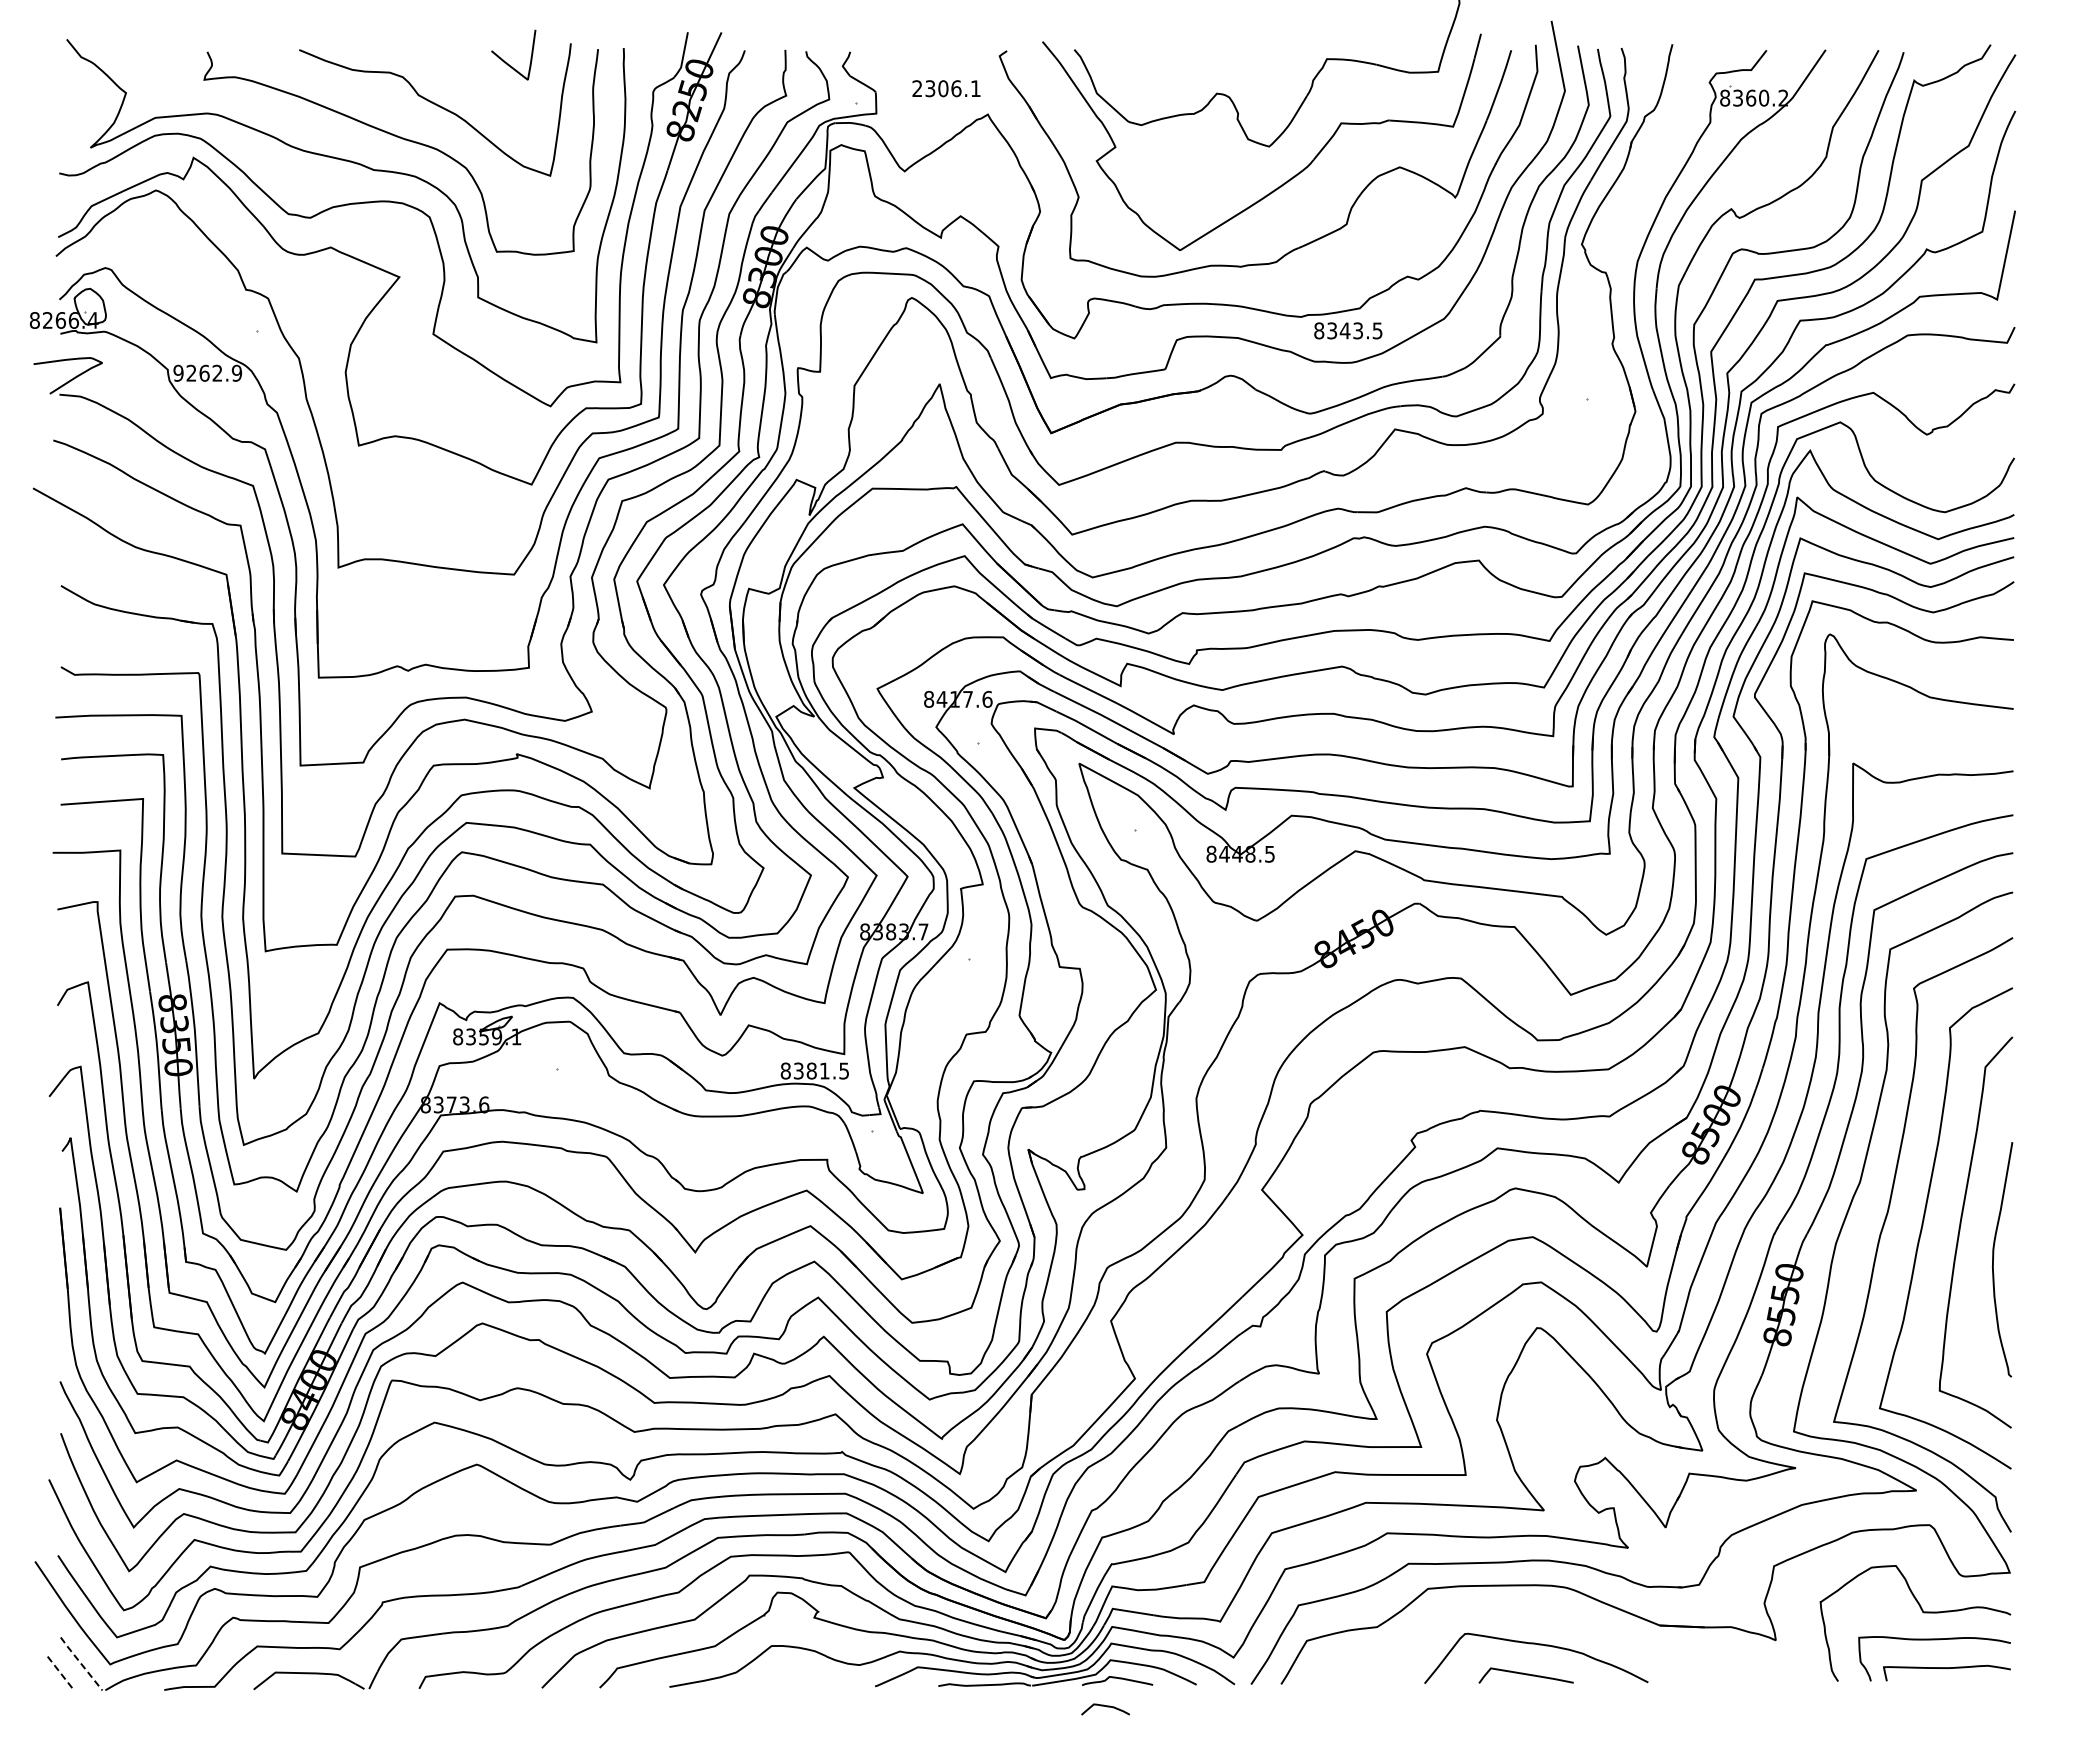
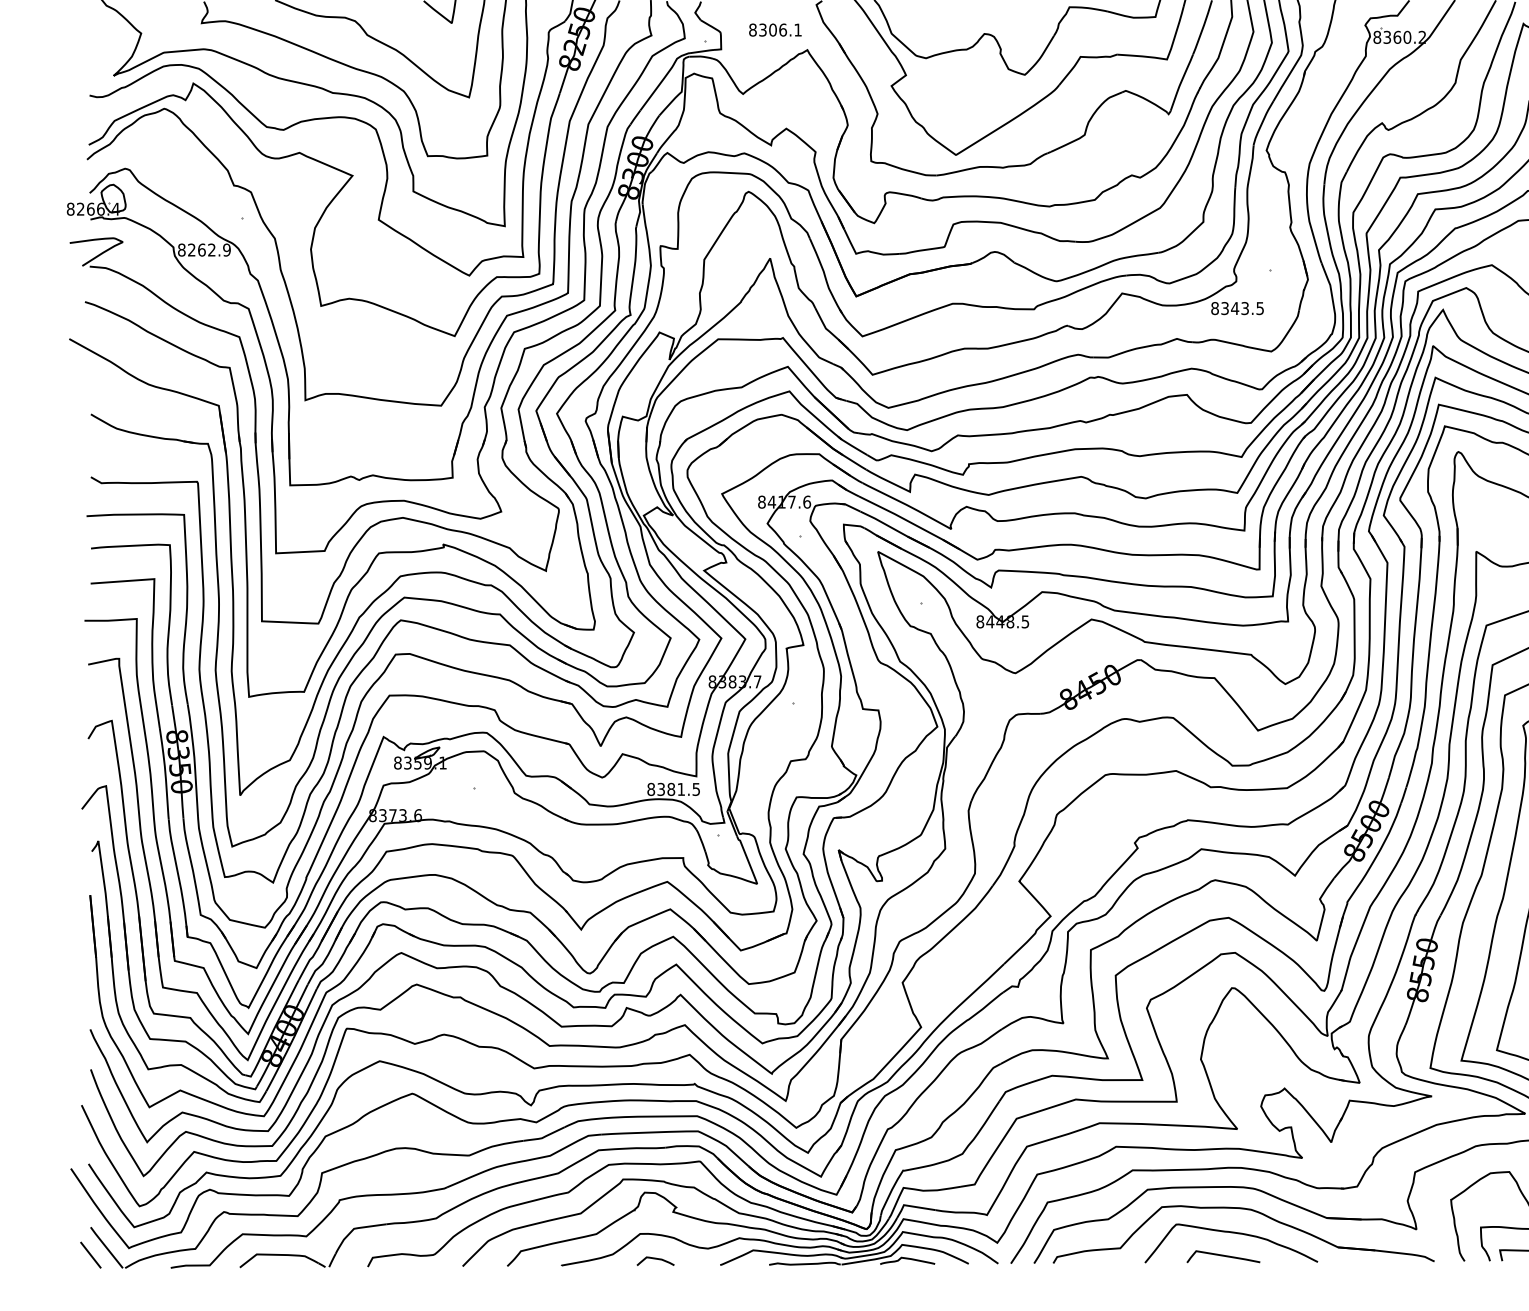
text: (917, 88) -> (753, 29), 2306.1 -> 8306.1
text: (1348, 330) -> (1237, 308), moved
text: (178, 373) -> (181, 250), 9262.9 -> 8262.9
part: (1558, 1615) -> (1248, 1210), added
line: (80, 1663) -> (106, 1247), dashed -> solid
line: (60, 1673) -> (90, 1255), dashed -> solid
curve: (1106, 1707) -> (656, 1259), moved

